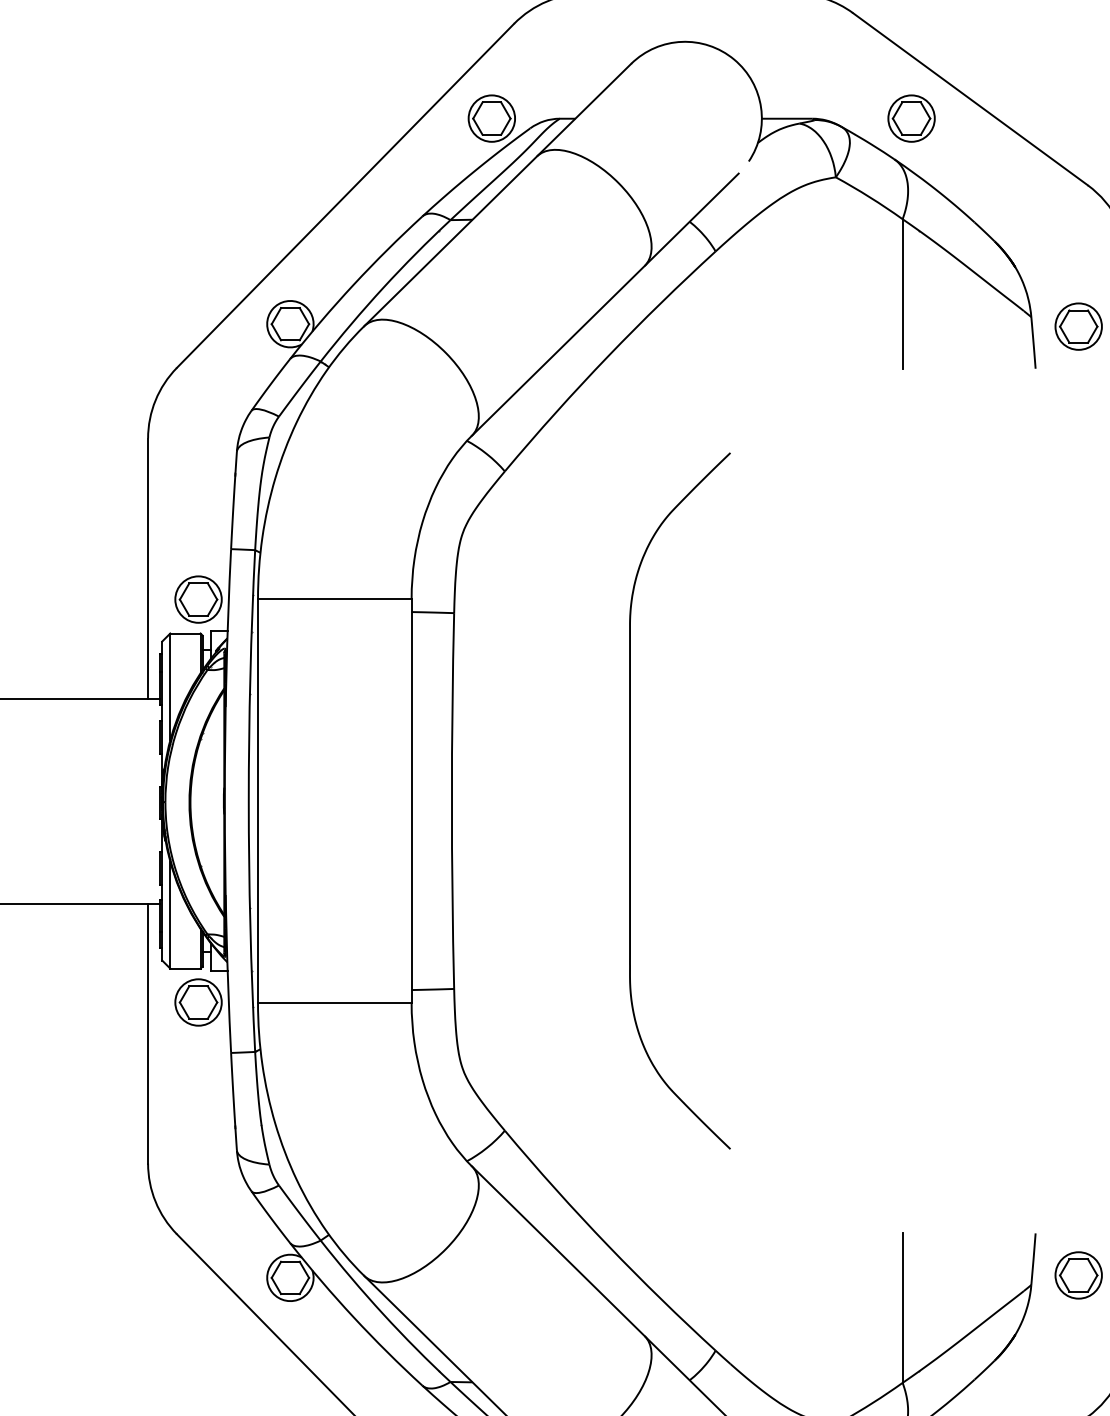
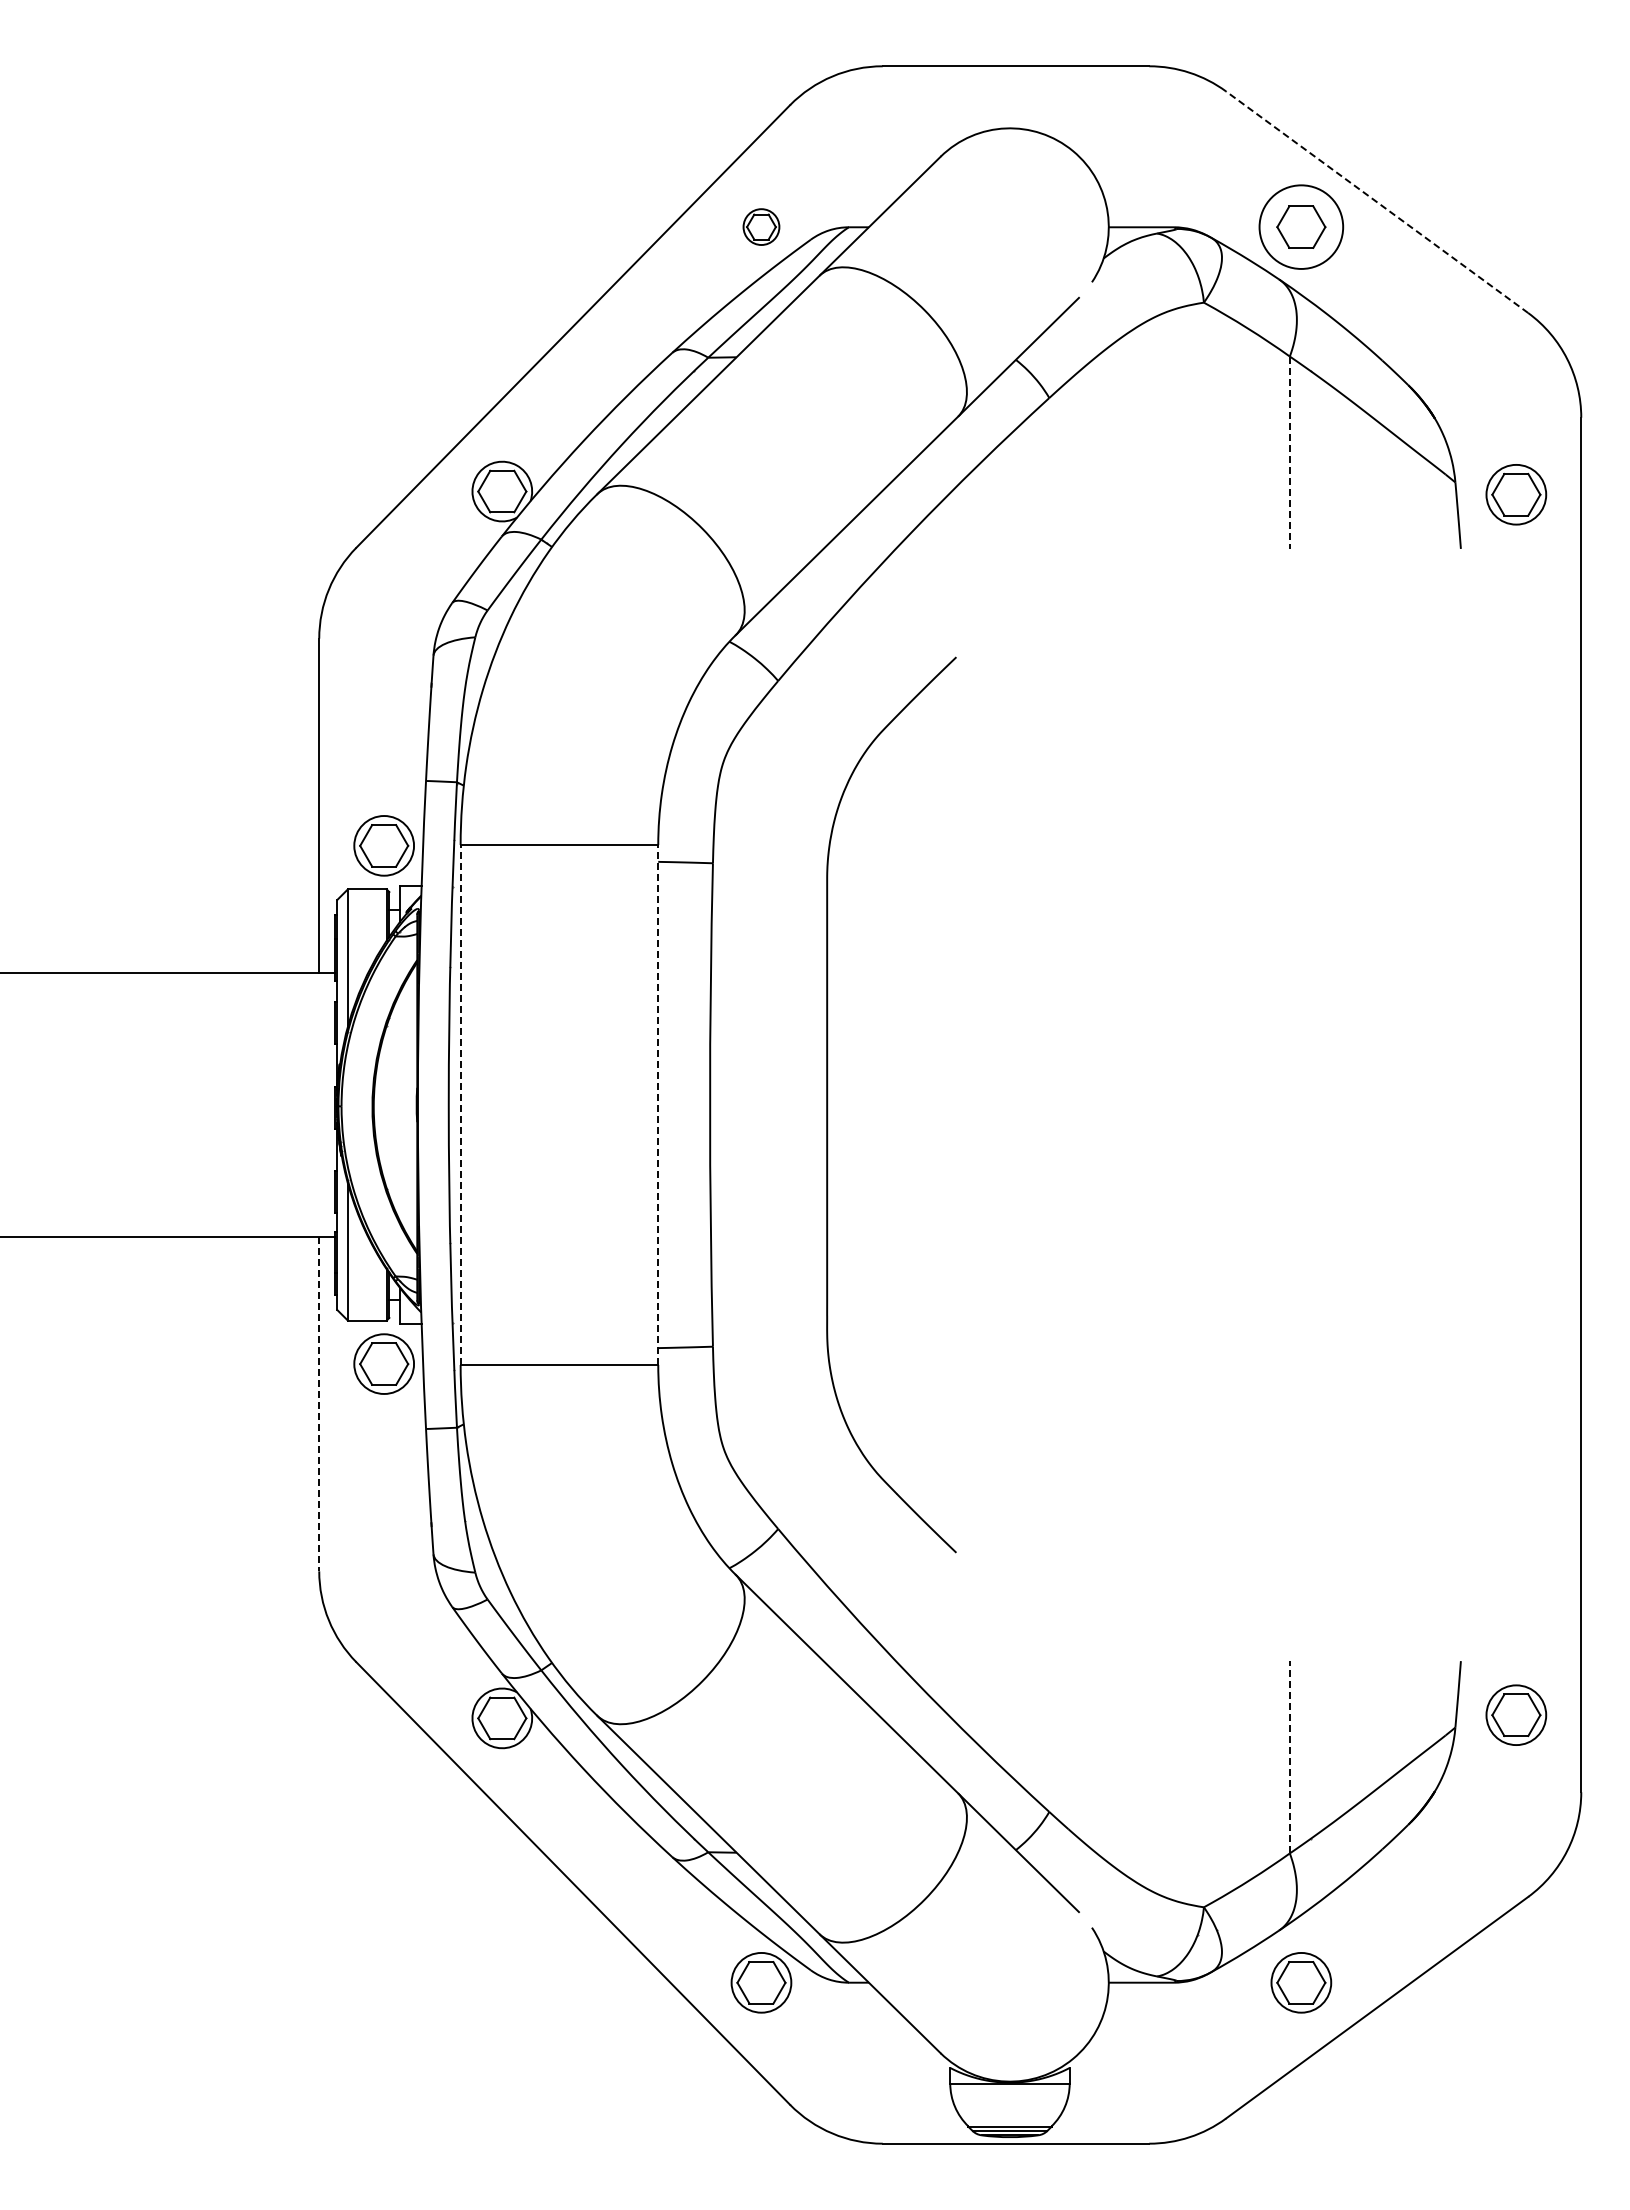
line: (969, 98) -> (1376, 201), solid -> dashed
part: (491, 118) -> (761, 226), size x0.6
circle: (911, 118) -> (1301, 227), size x1.4
line: (902, 294) -> (1289, 453), solid -> dashed
line: (257, 800) -> (460, 1104), solid -> dashed
line: (411, 800) -> (658, 1104), solid -> dashed
curve: (631, 800) -> (828, 1104), moved
line: (148, 1033) -> (319, 1404), solid -> dashed
line: (902, 1307) -> (1289, 1756), solid -> dashed

